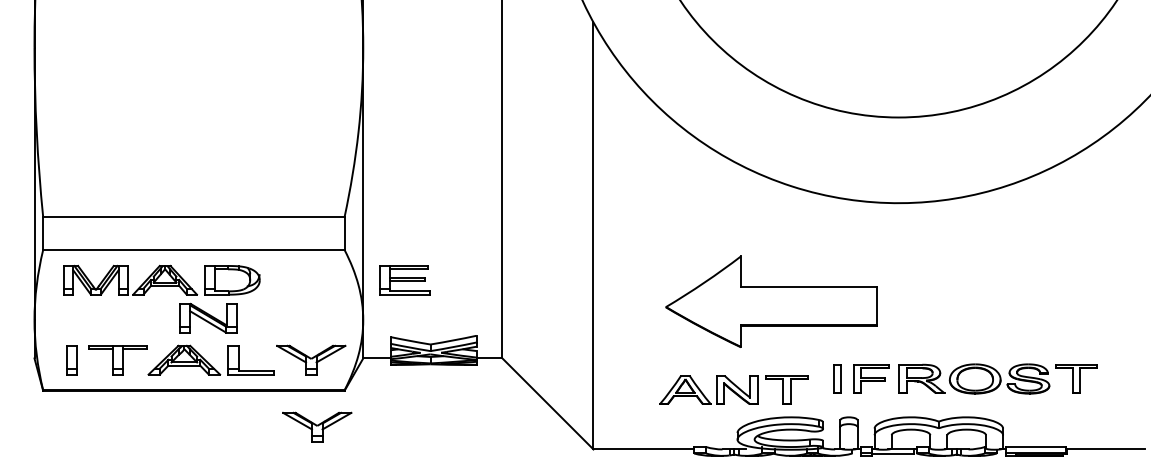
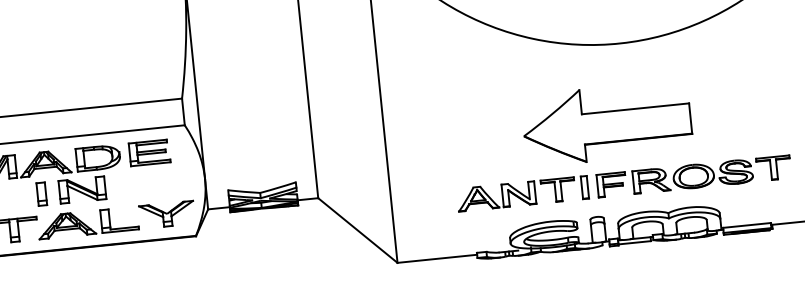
part: (404, 280) -> (149, 153), moved
part: (771, 301) -> (607, 123), moved
part: (156, 318) -> (41, 194), added
part: (733, 389) -> (515, 194), moved
part: (317, 426) -> (177, 266), removed

